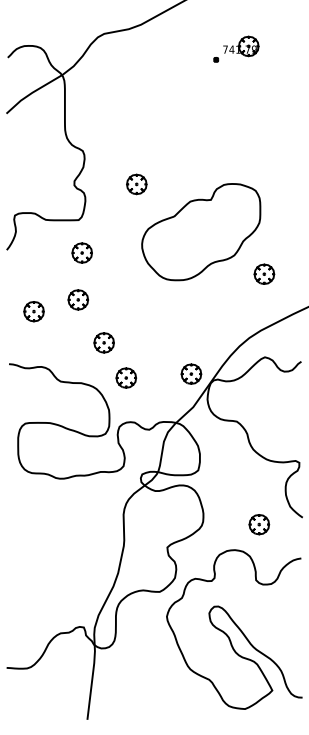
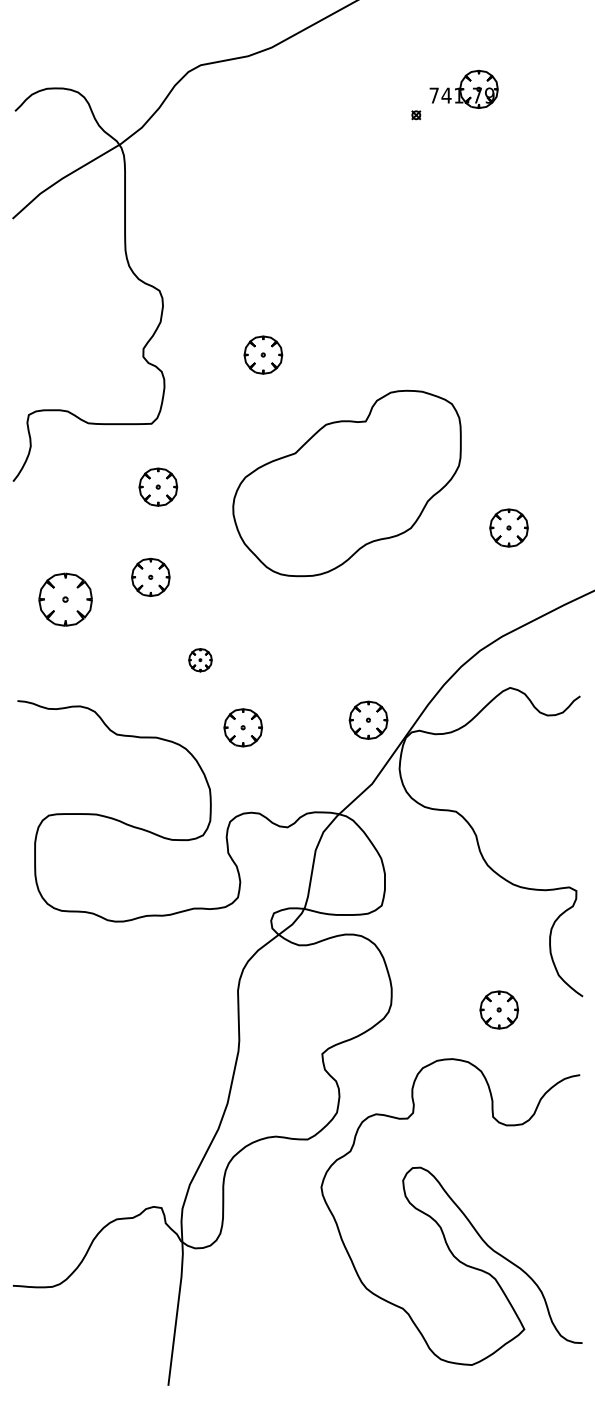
part: (201, 232) -> (347, 484), moved
part: (33, 311) -> (64, 599), size x1.4
part: (103, 342) -> (199, 659), size x0.6

